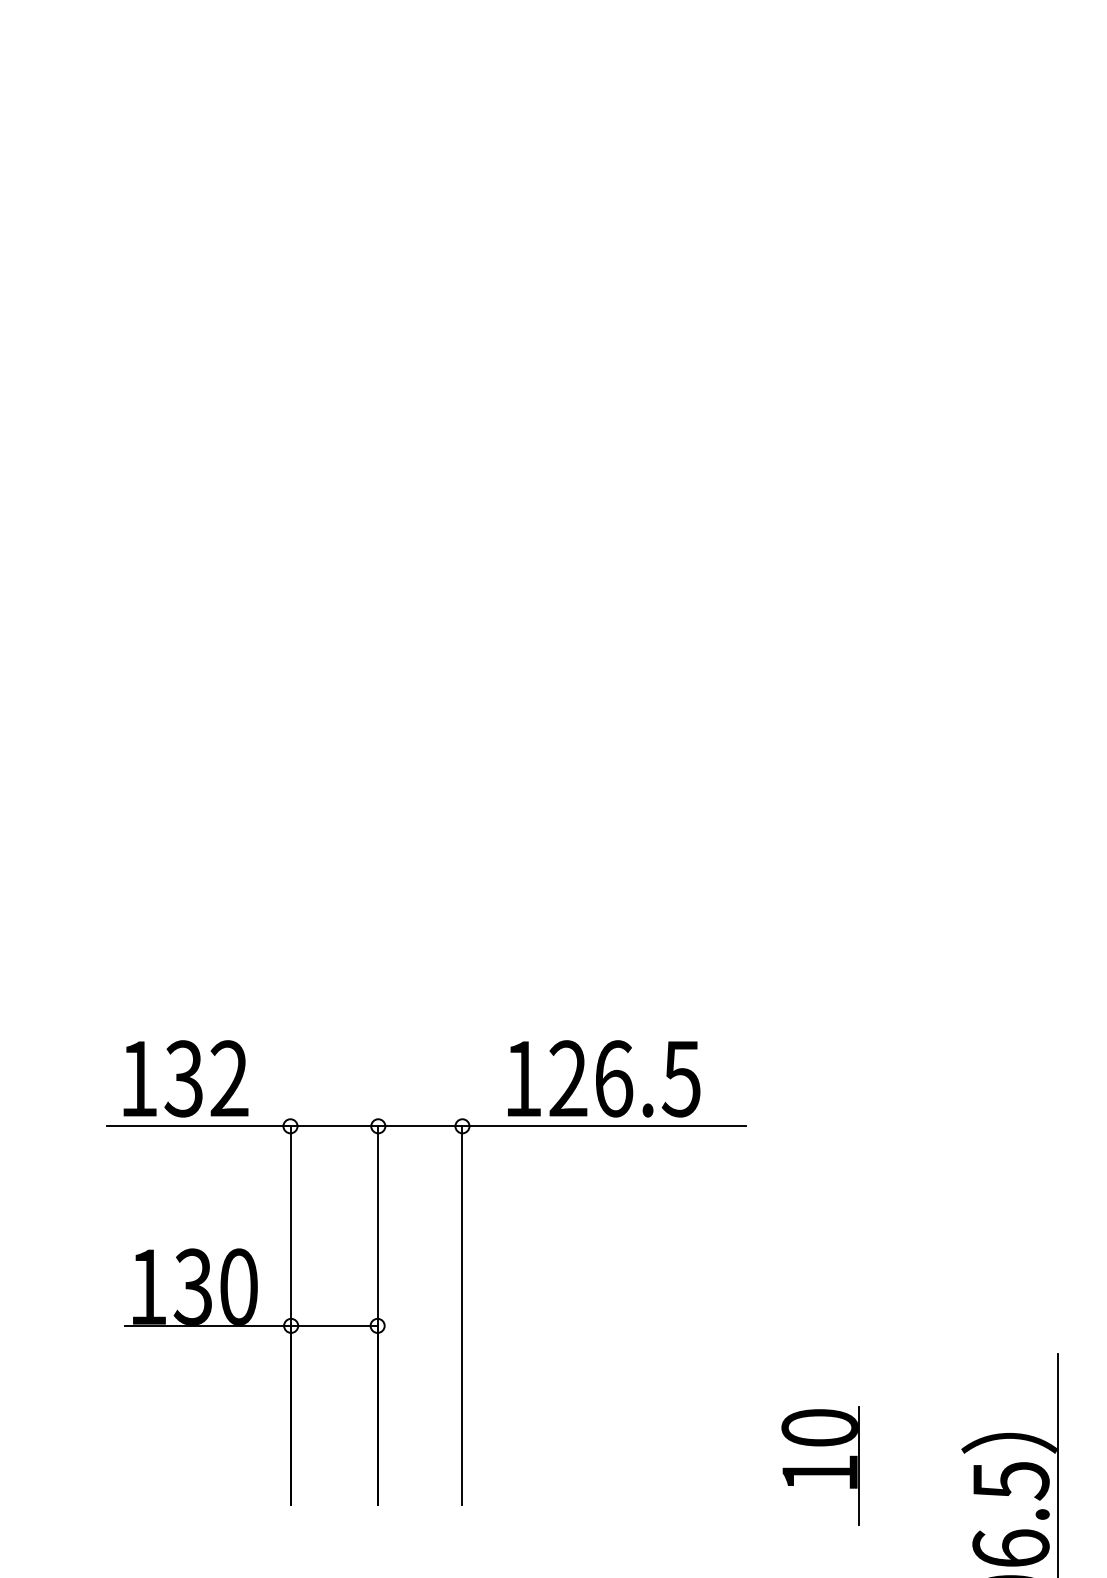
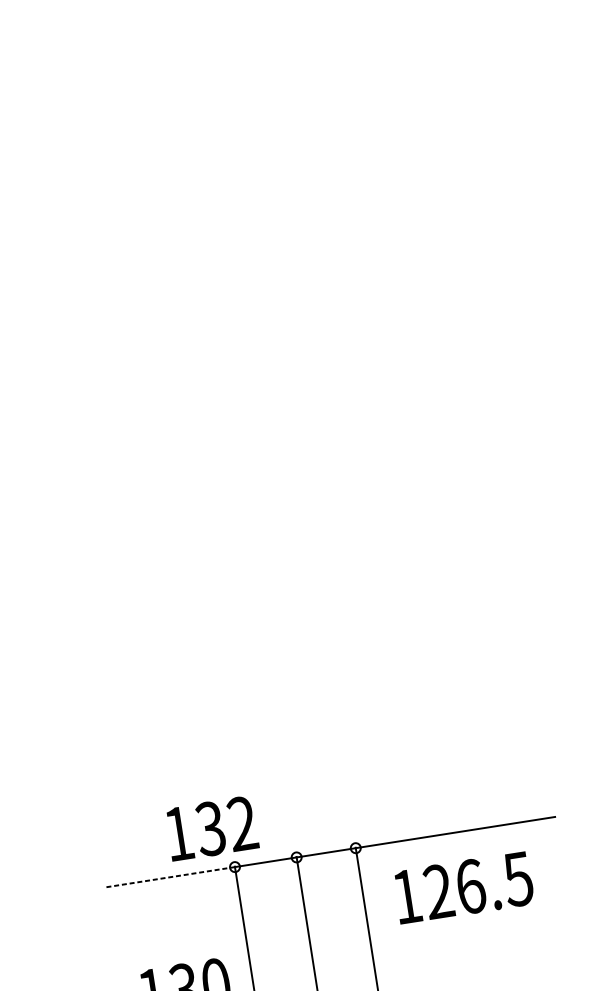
text: (185, 1078) -> (211, 828), moved
text: (604, 1078) -> (464, 887), moved
line: (198, 1126) -> (170, 877), solid -> dashed

